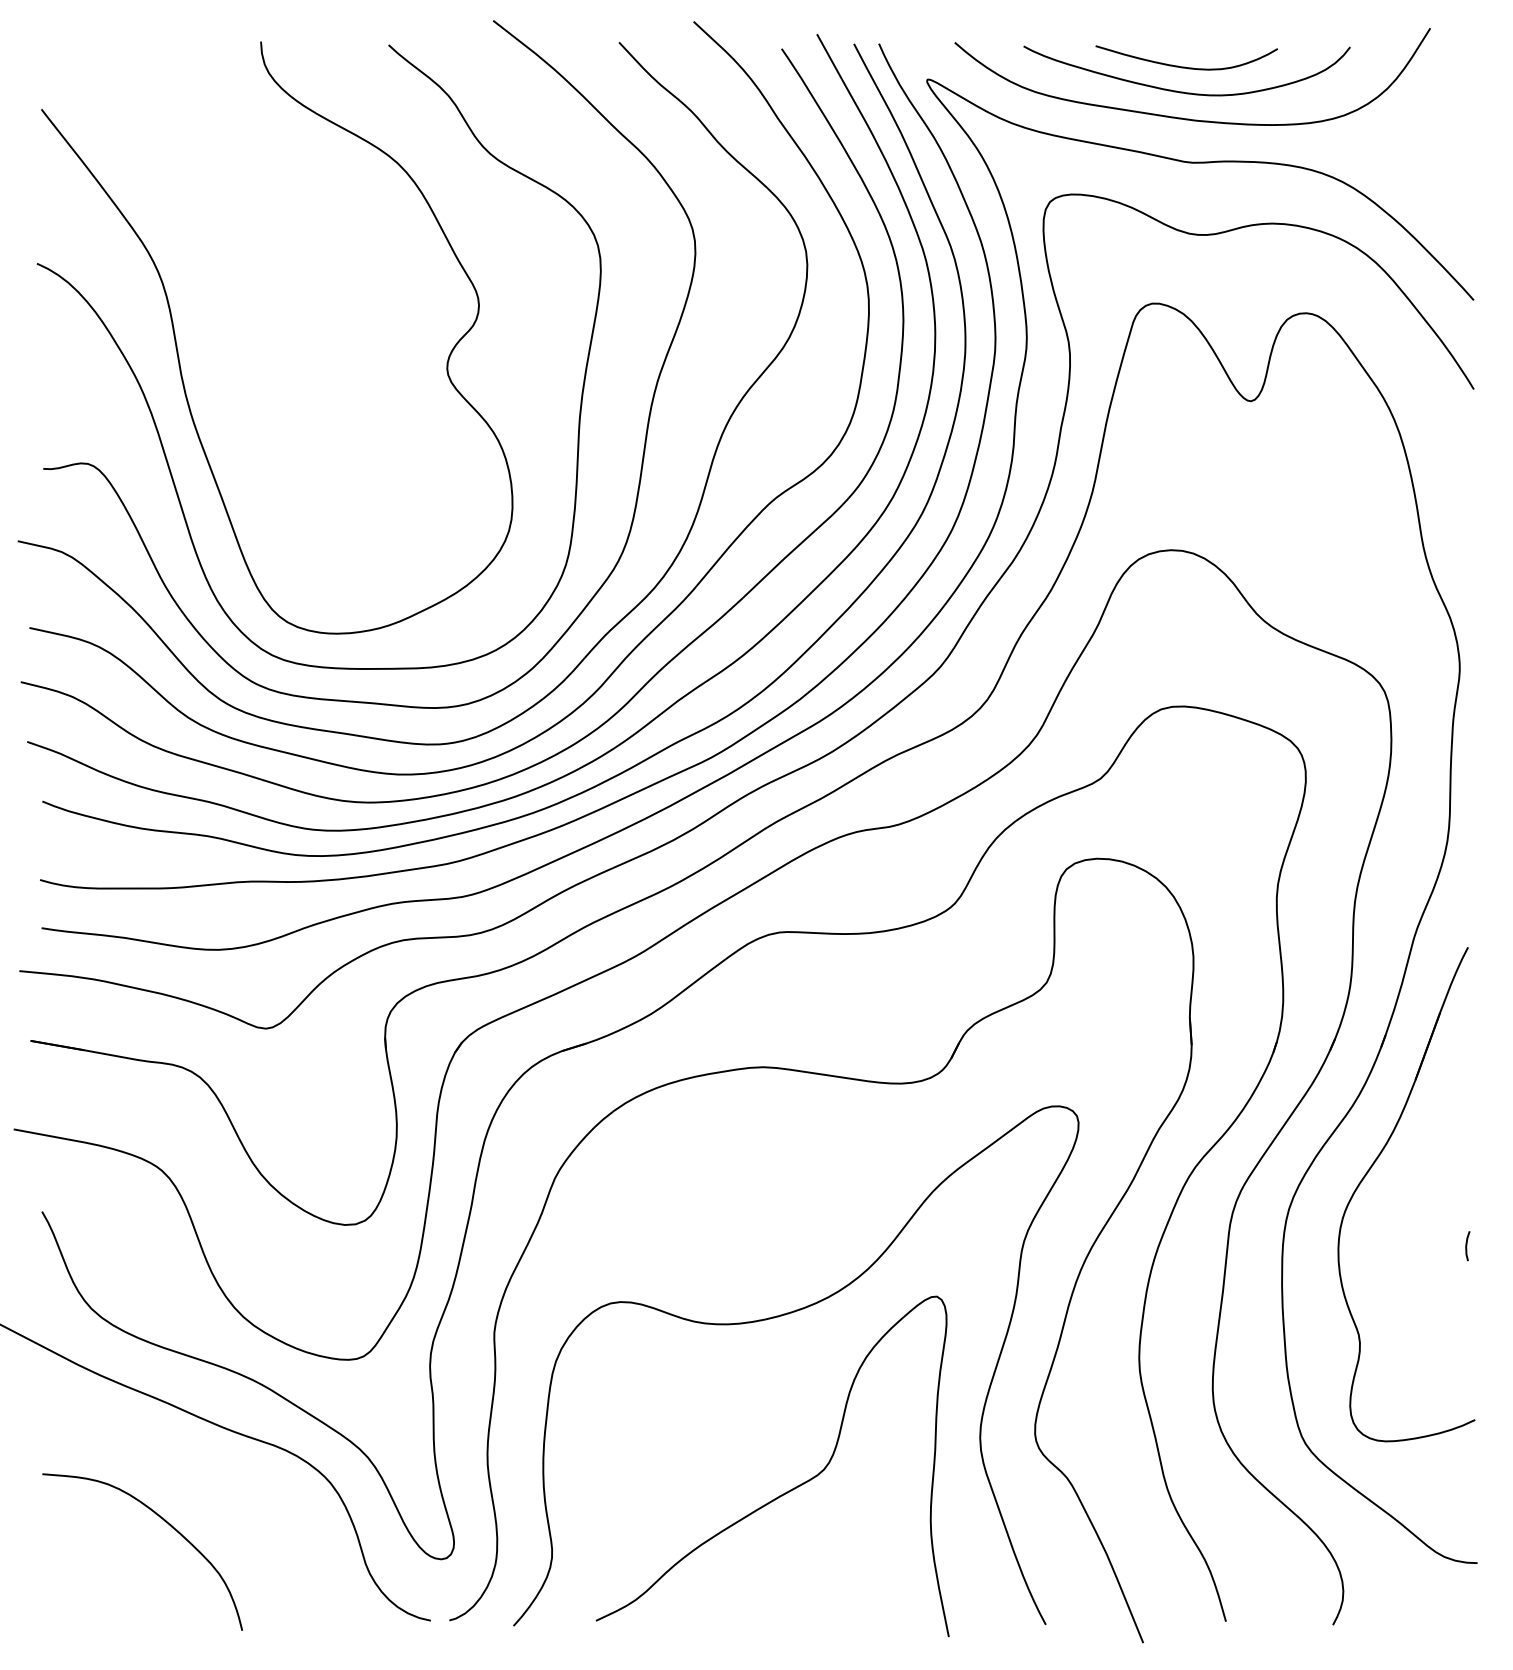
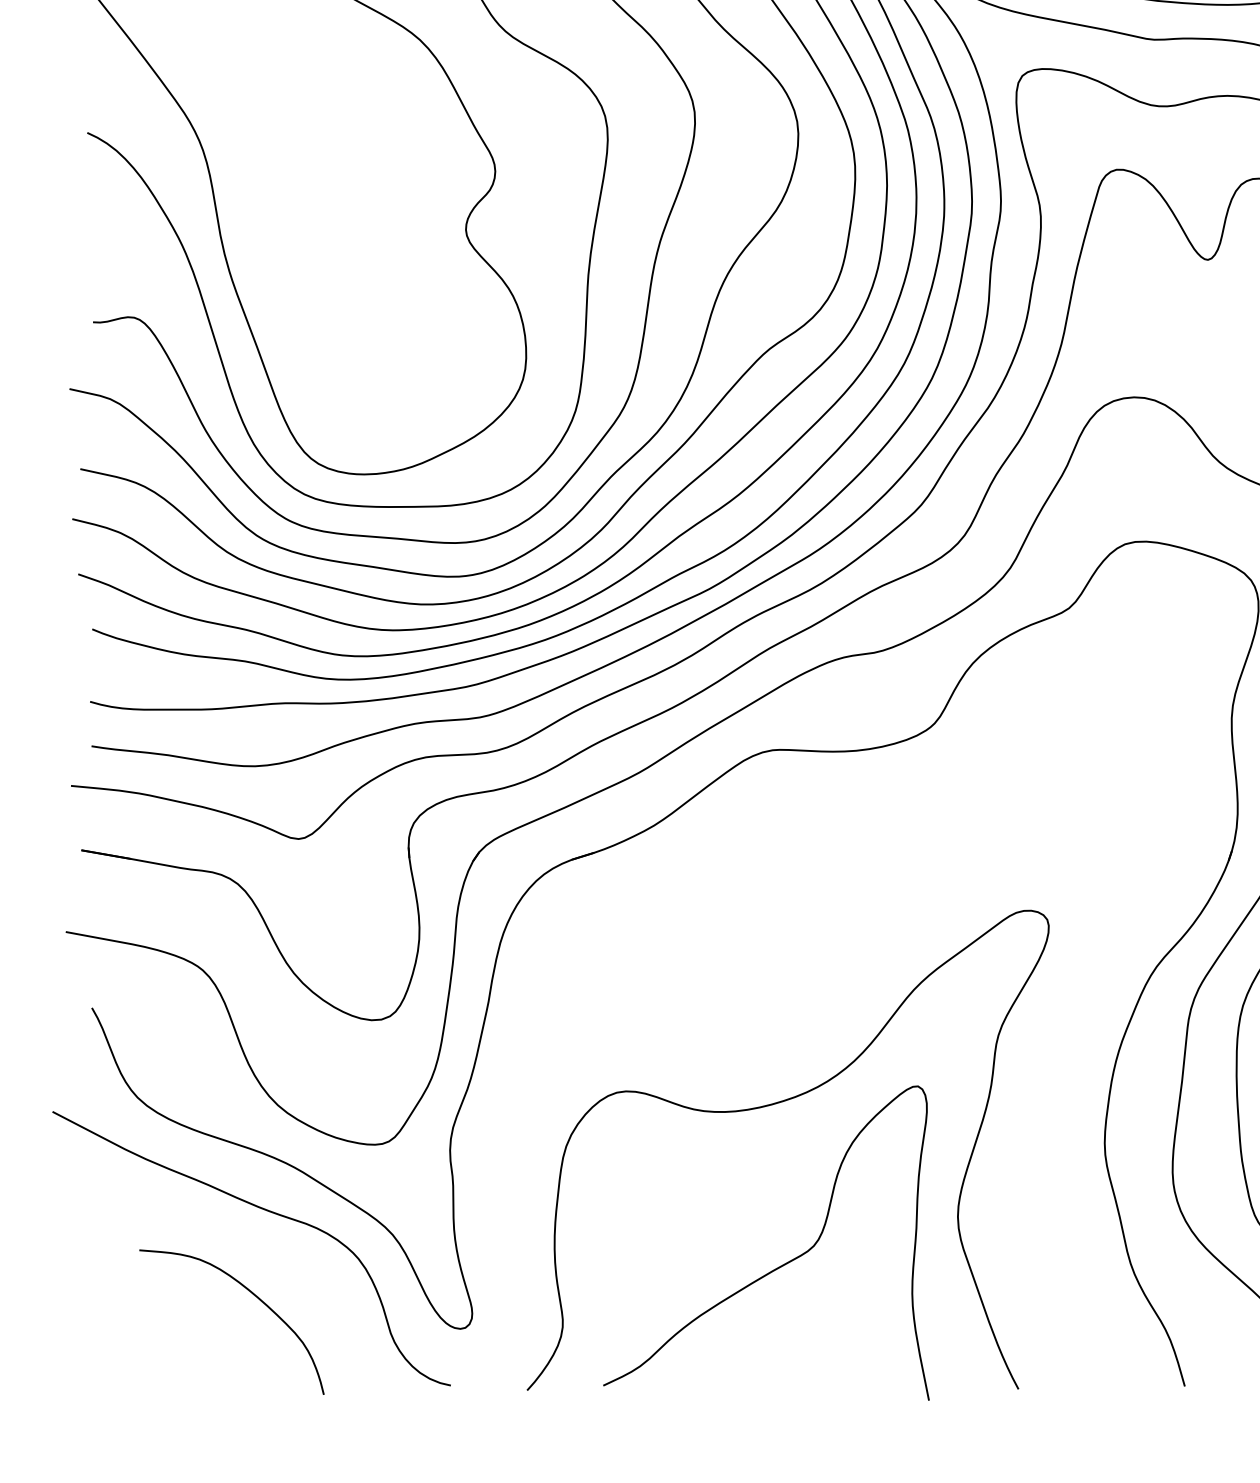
part: (847, 1079) -> (835, 885), removed
curve: (166, 1523) -> (253, 1295), moved

